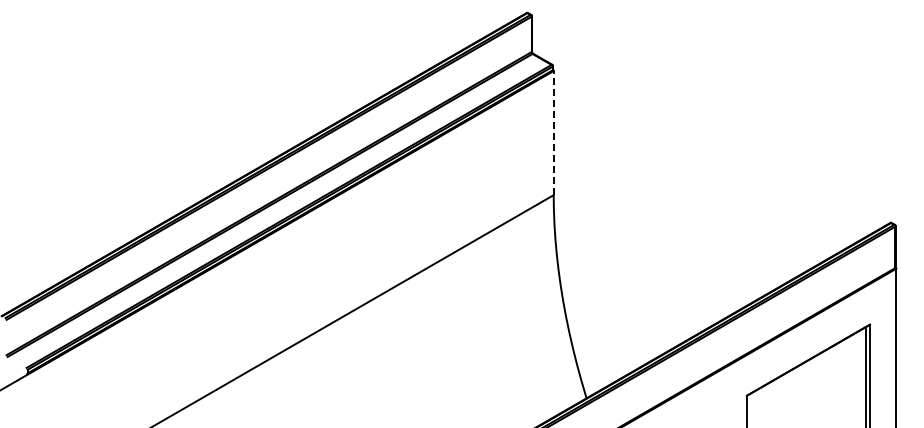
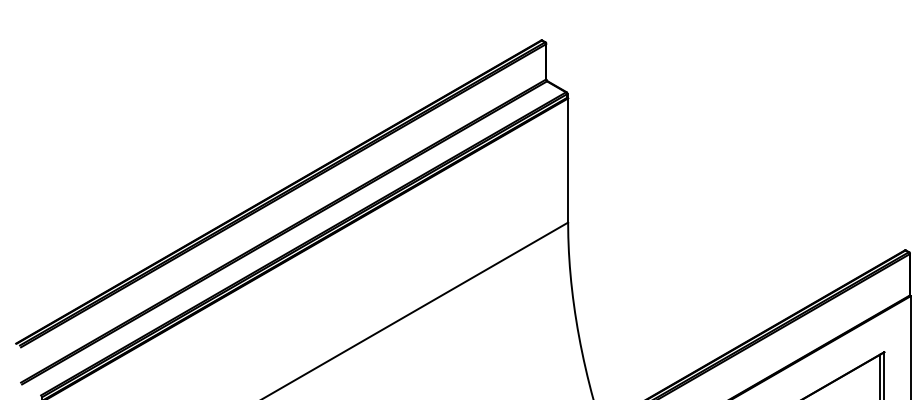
line: (553, 132) -> (567, 159), dashed -> solid

